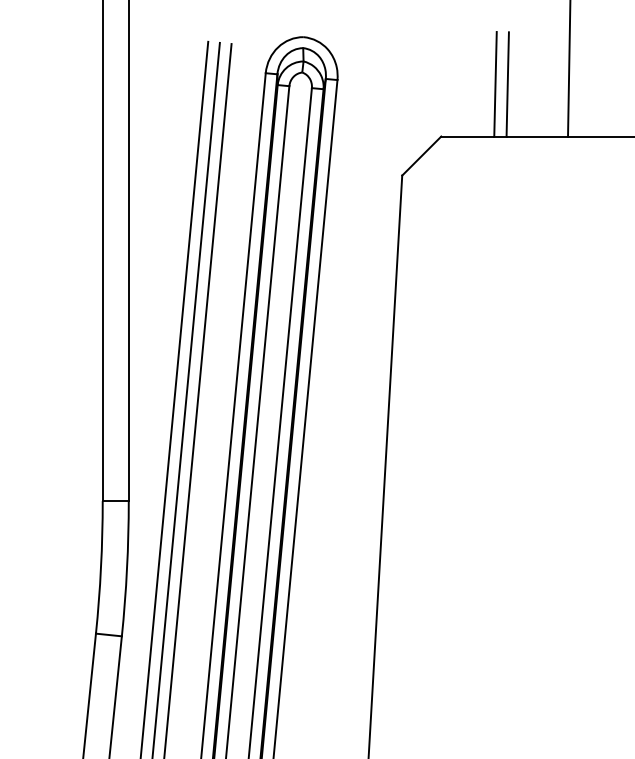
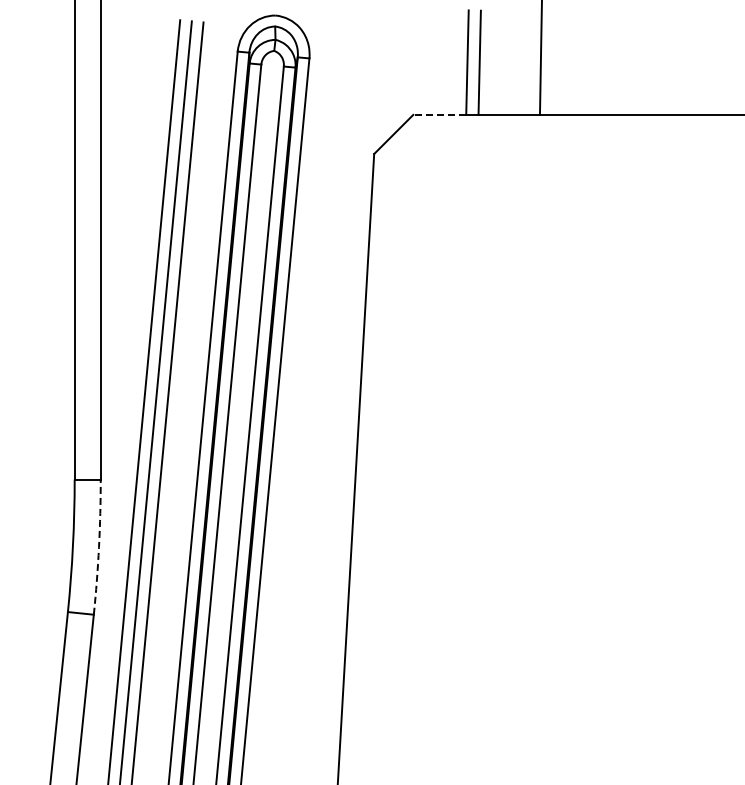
line: (467, 136) -> (439, 114), solid -> dashed
arc: (127, 569) -> (99, 547), solid -> dashed

